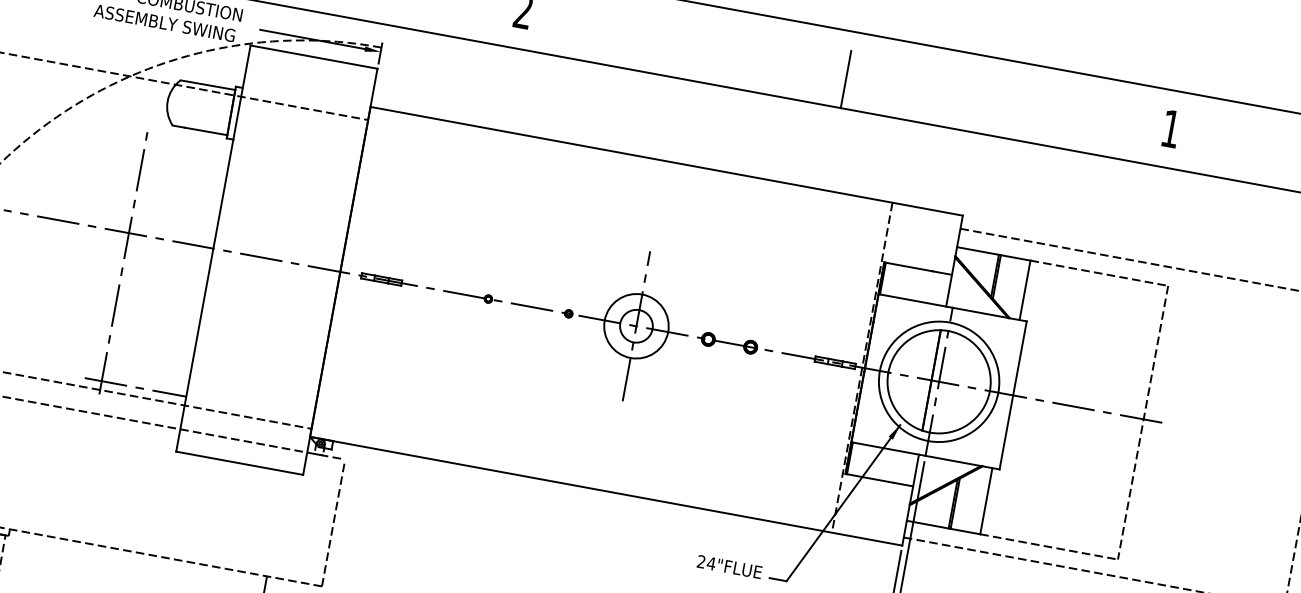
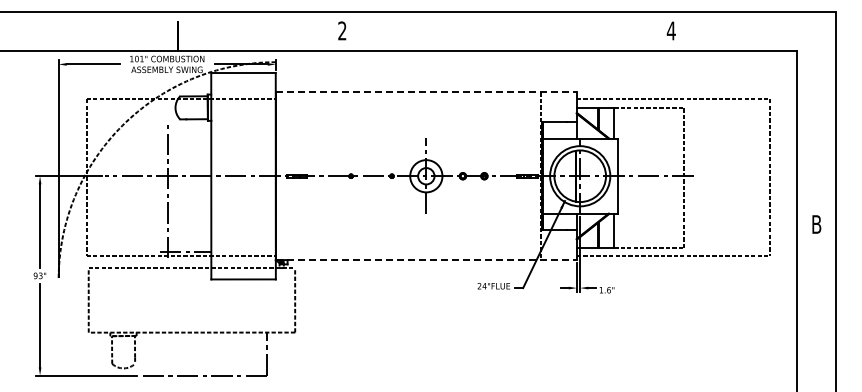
line: (846, 78) -> (507, 35), removed
text: (1169, 127) -> (670, 30), 1 -> 4
line: (666, 161) -> (426, 92), solid -> dashed
line: (606, 492) -> (426, 260), solid -> dashed

